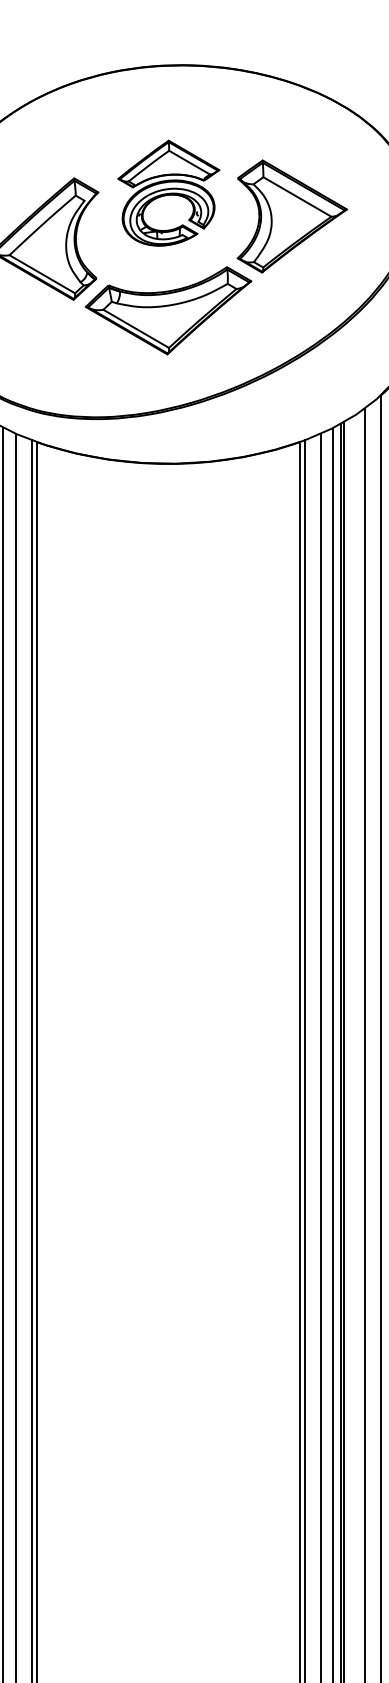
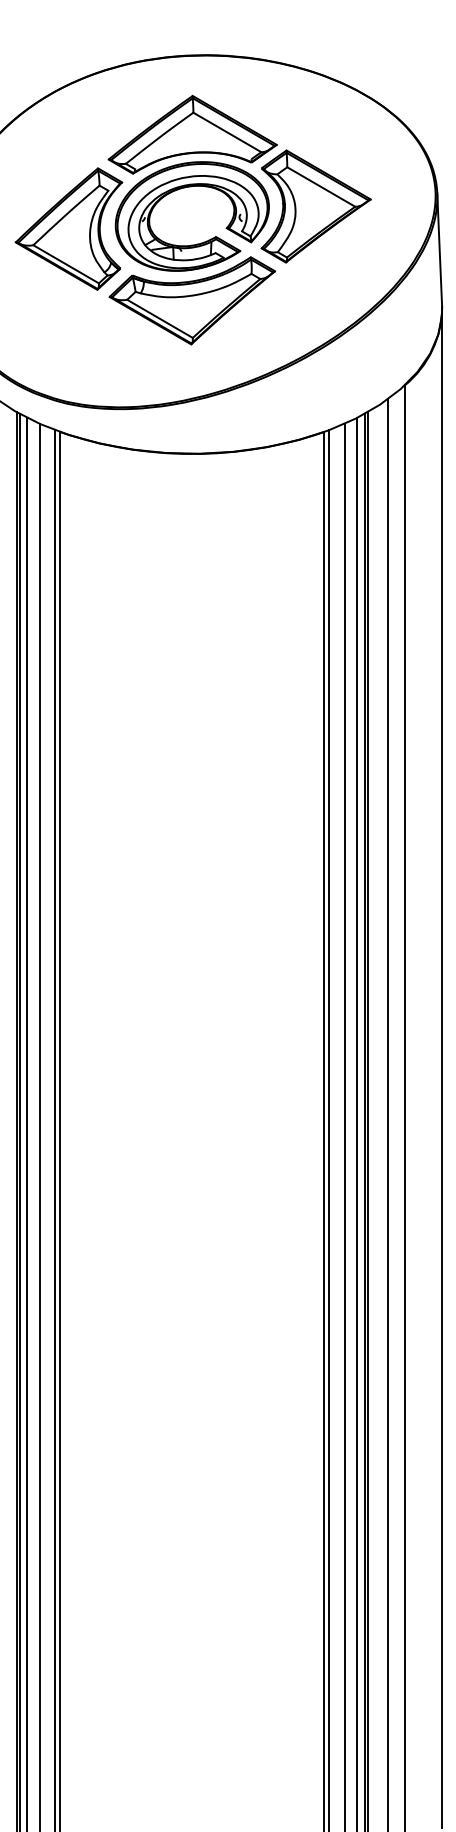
part: (168, 192) -> (192, 182), size x1.67

